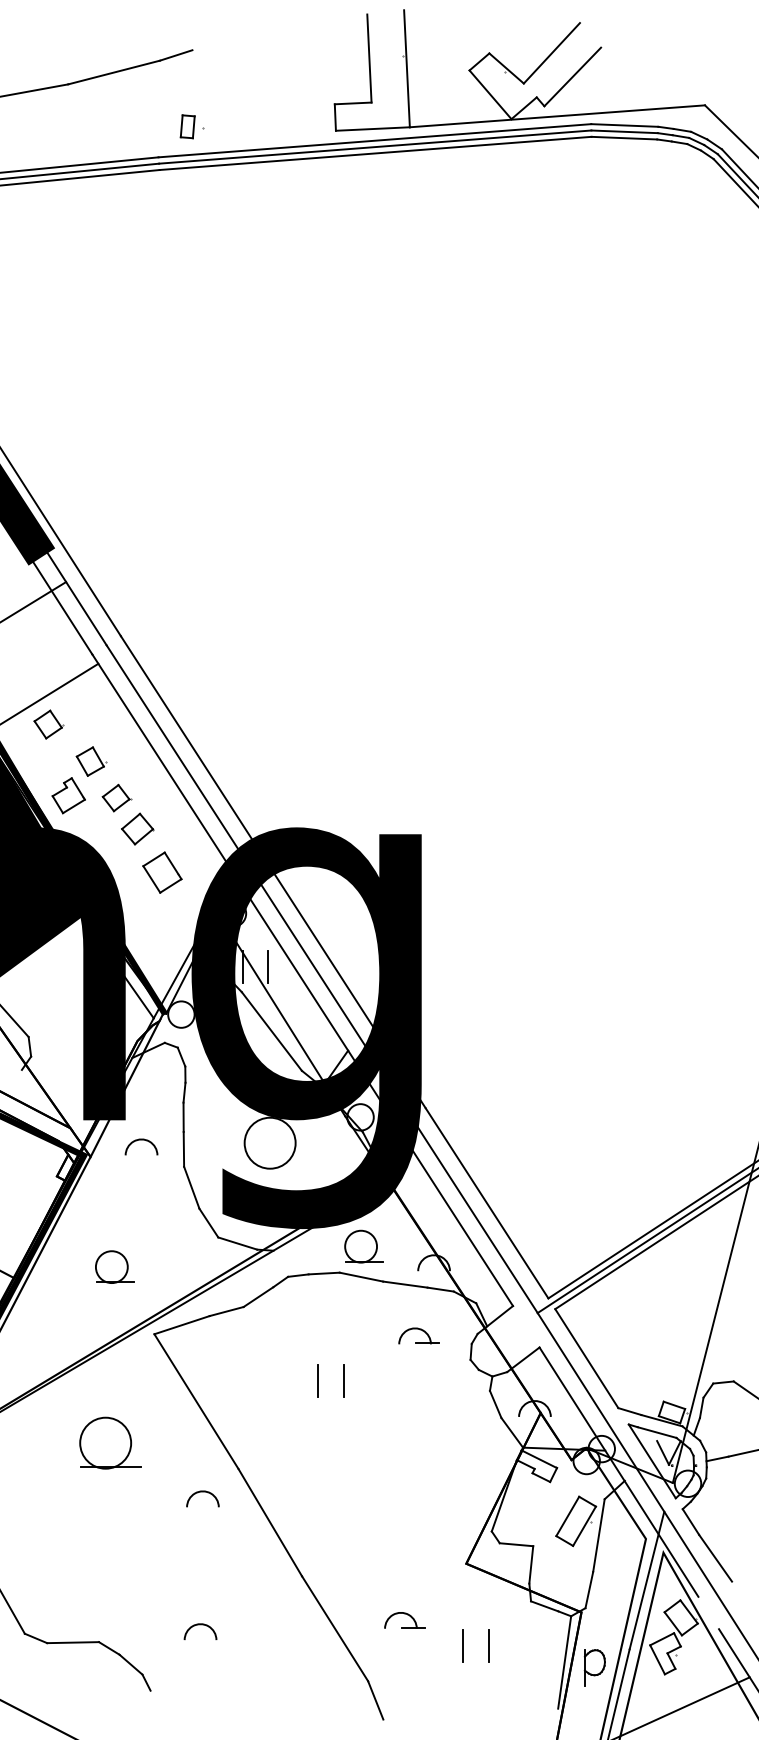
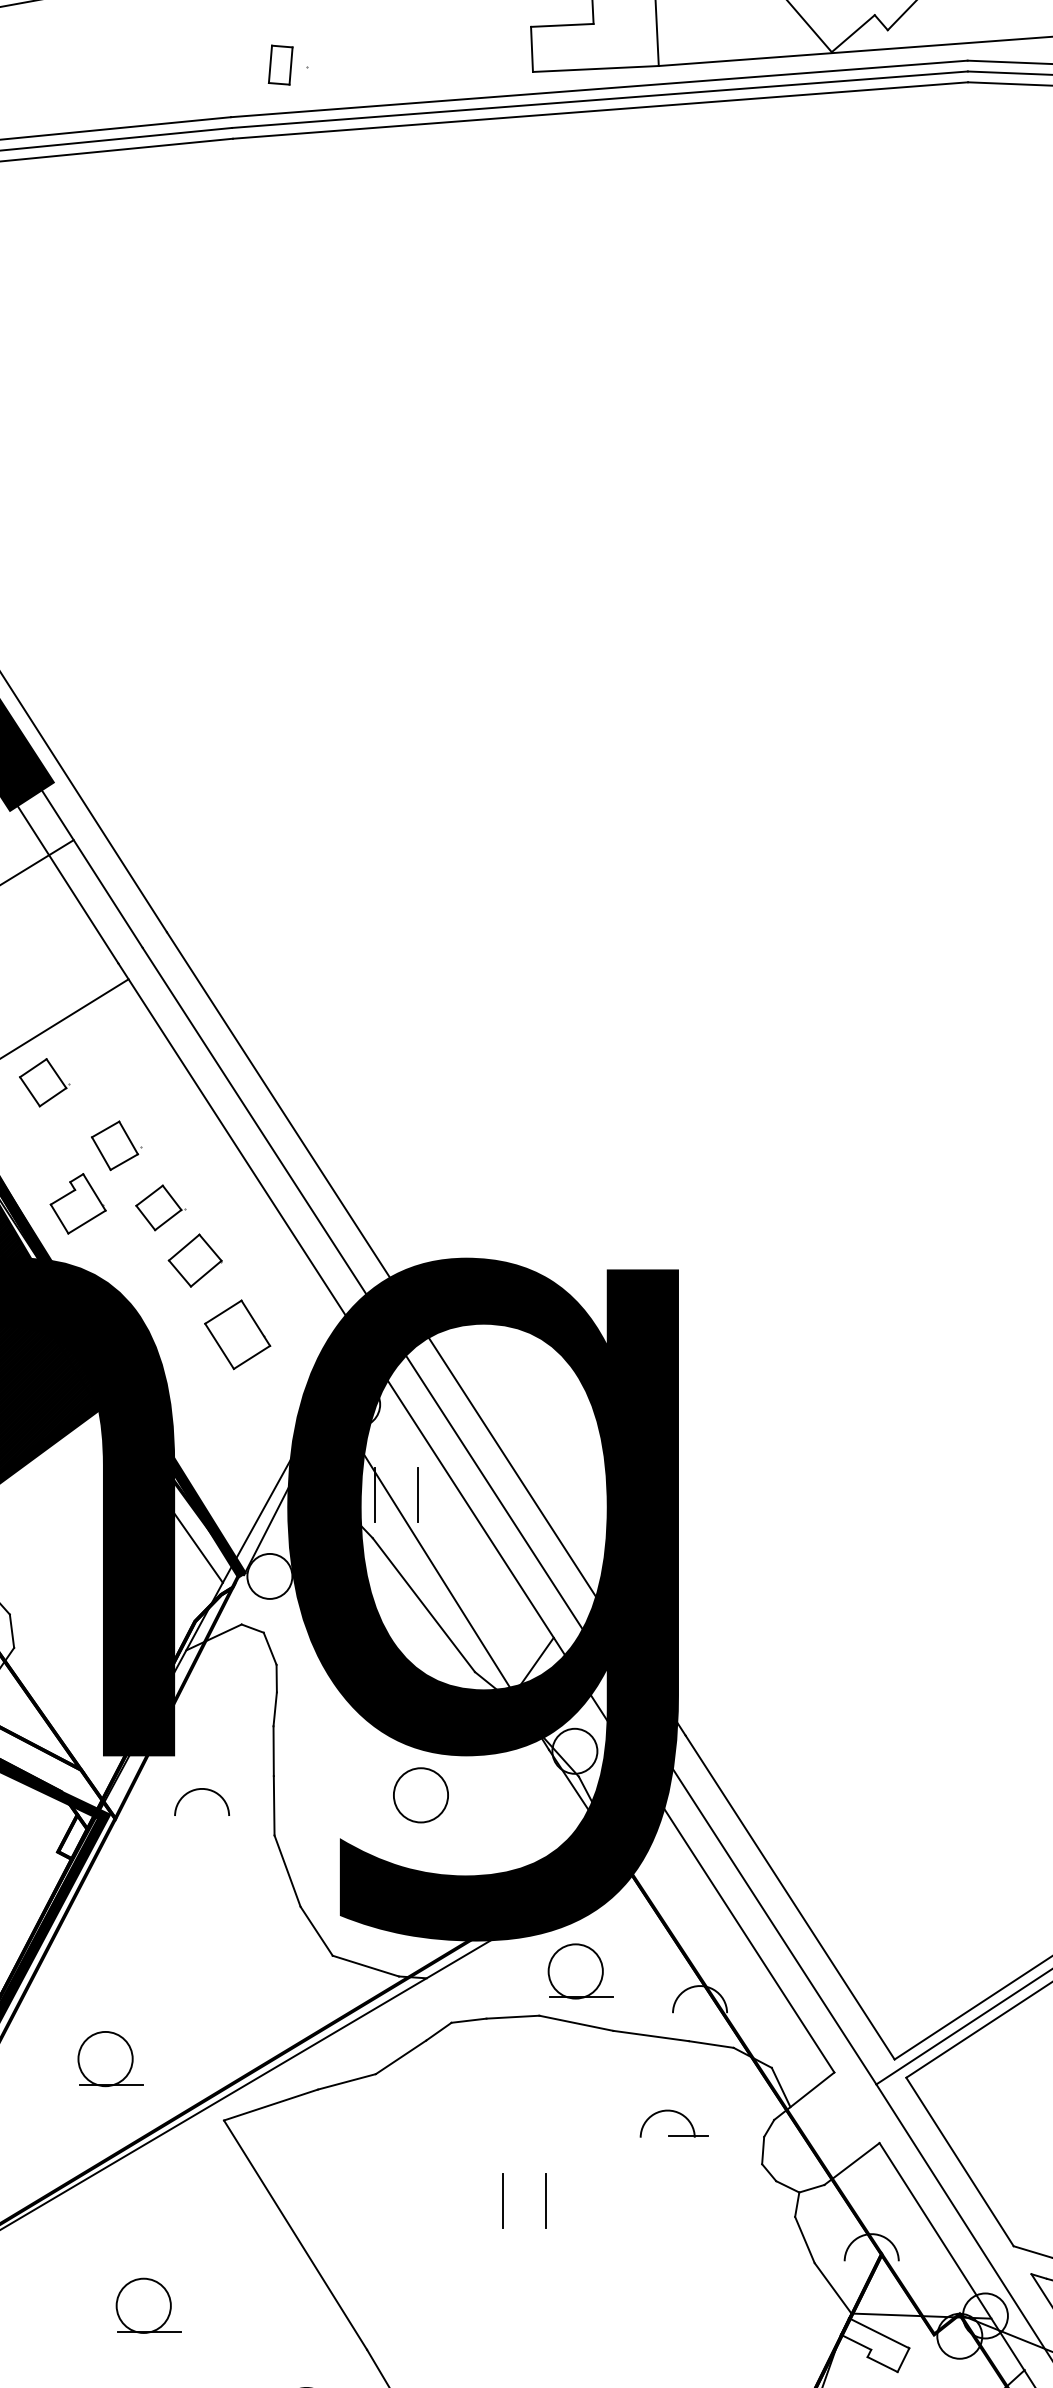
circle: (270, 1143) -> (421, 1795), size x0.62
part: (114, 1266) -> (110, 2057), moved
part: (109, 1442) -> (147, 2304), size x0.62

